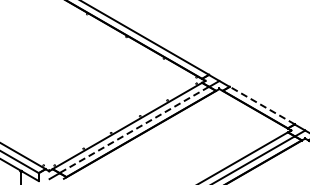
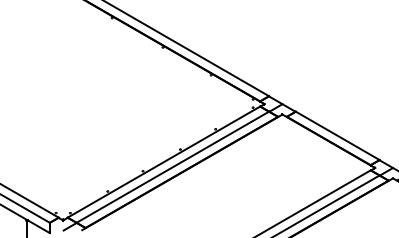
line: (262, 105) -> (337, 135), dashed -> solid
line: (133, 130) -> (171, 167), dashed -> solid

